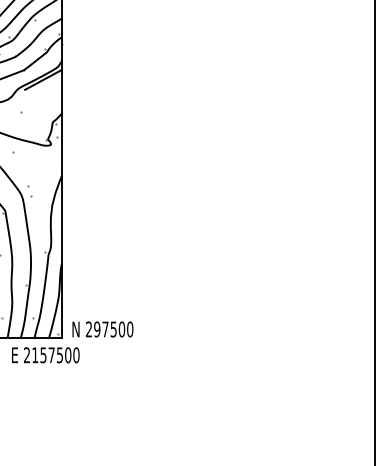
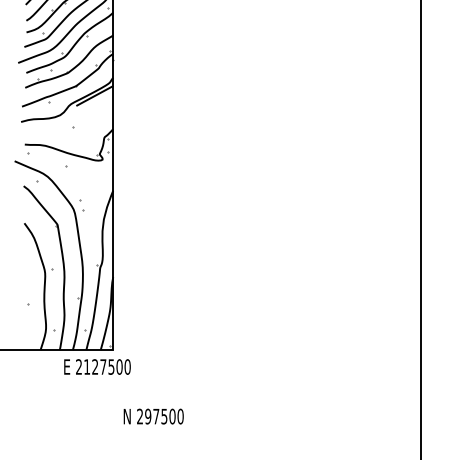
text: (102, 329) -> (153, 416), moved
text: (43, 354) -> (95, 366), 2157500 -> 2127500

